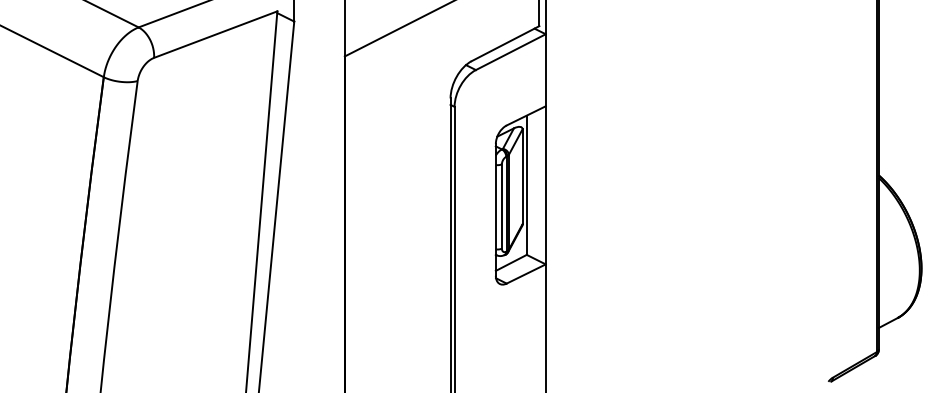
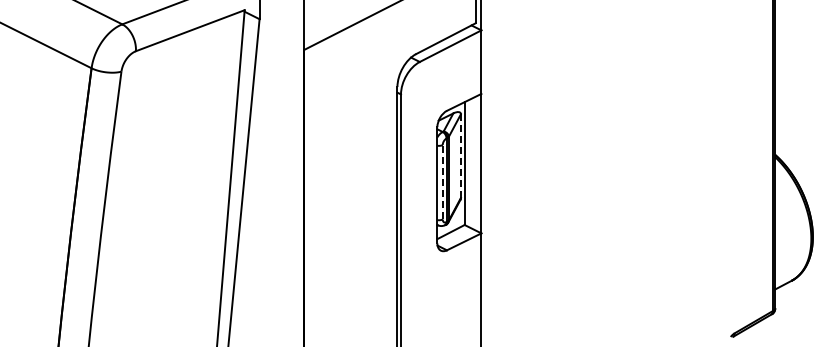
line: (522, 177) -> (460, 156), solid -> dashed
line: (501, 205) -> (442, 181), solid -> dashed

